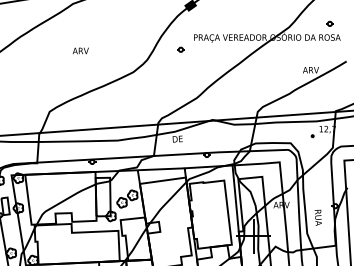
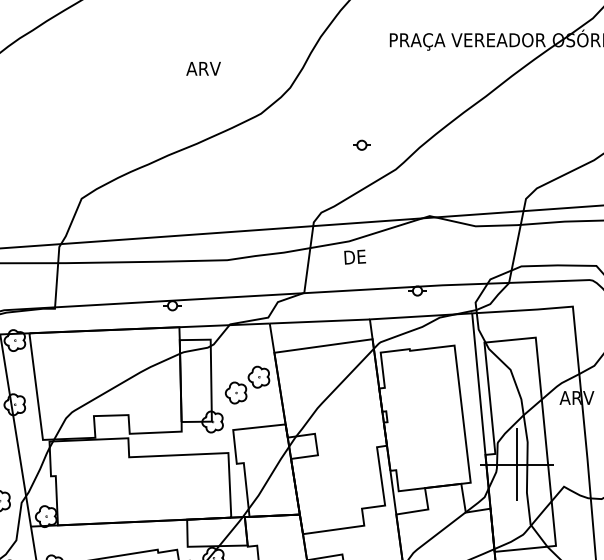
part: (180, 49) -> (360, 144), moved
text: (80, 50) -> (202, 67), moved

